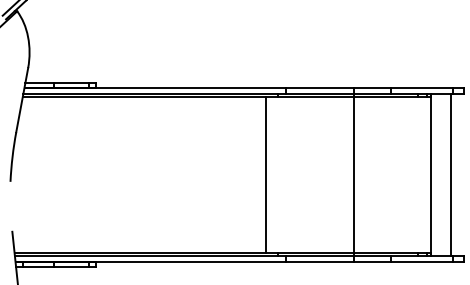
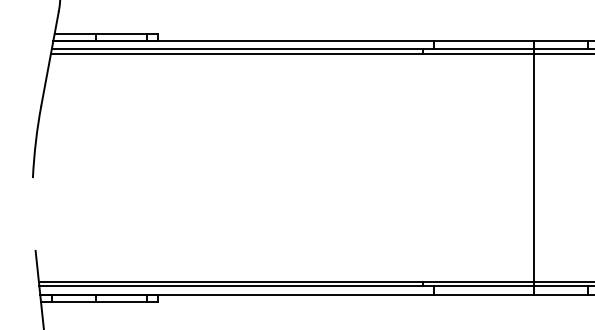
line: (266, 174) -> (406, 167), removed

